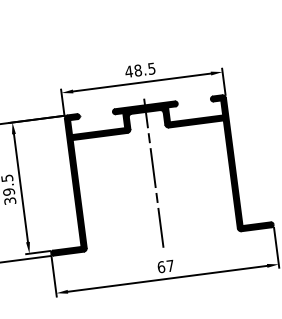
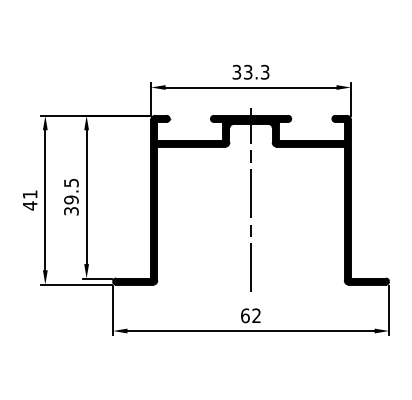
text: (139, 69) -> (250, 71), 48.5 -> 33.3
text: (170, 265) -> (256, 315), 67 -> 62

